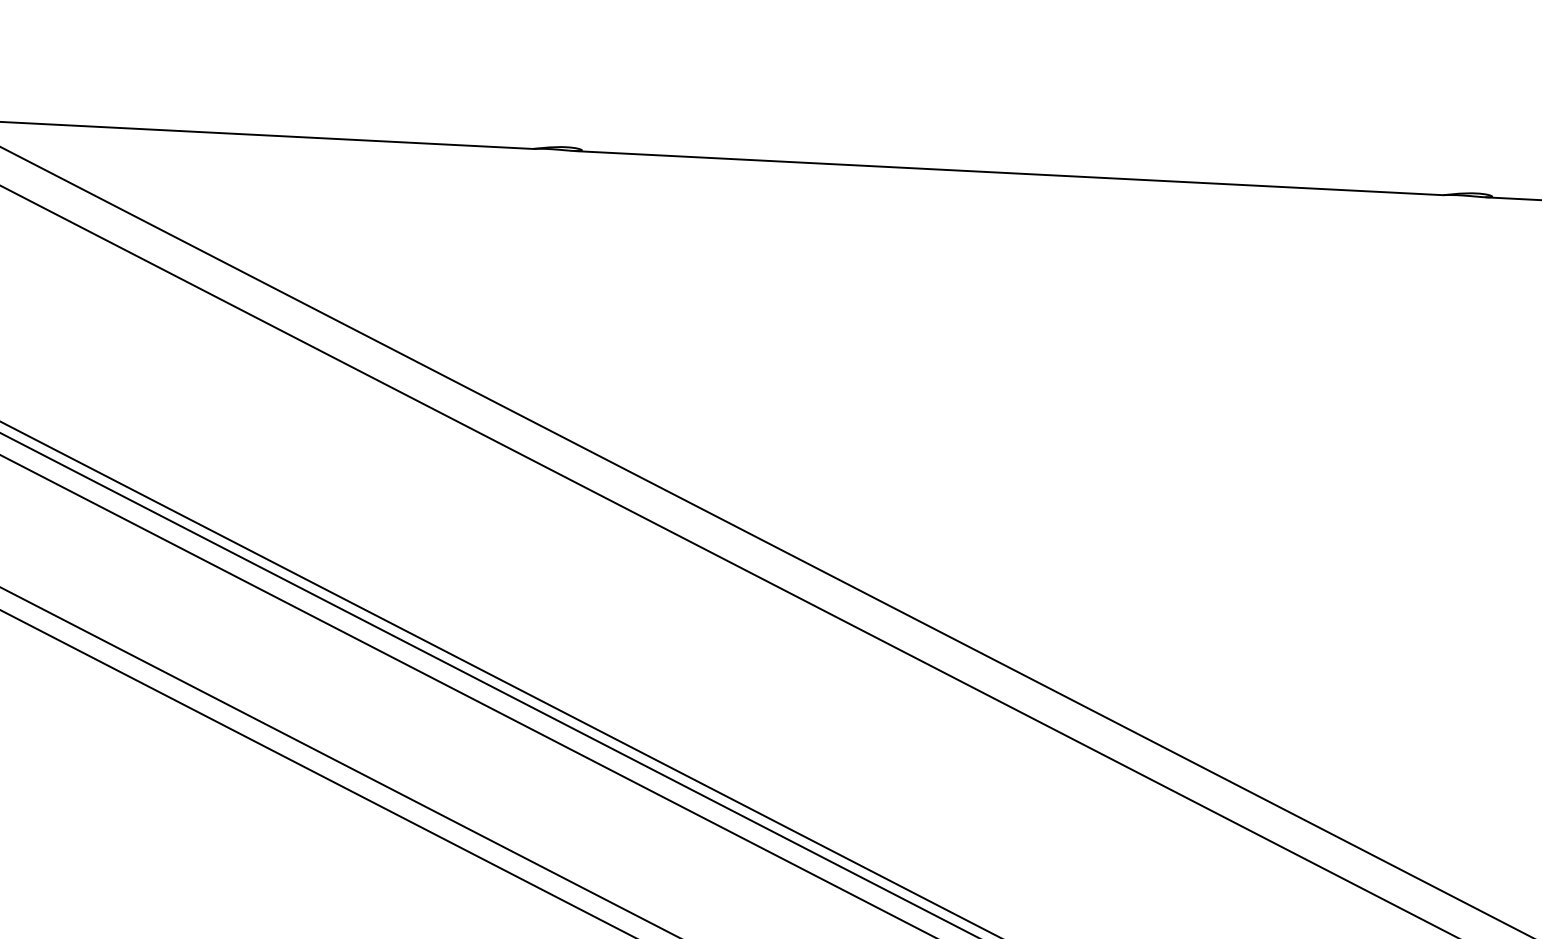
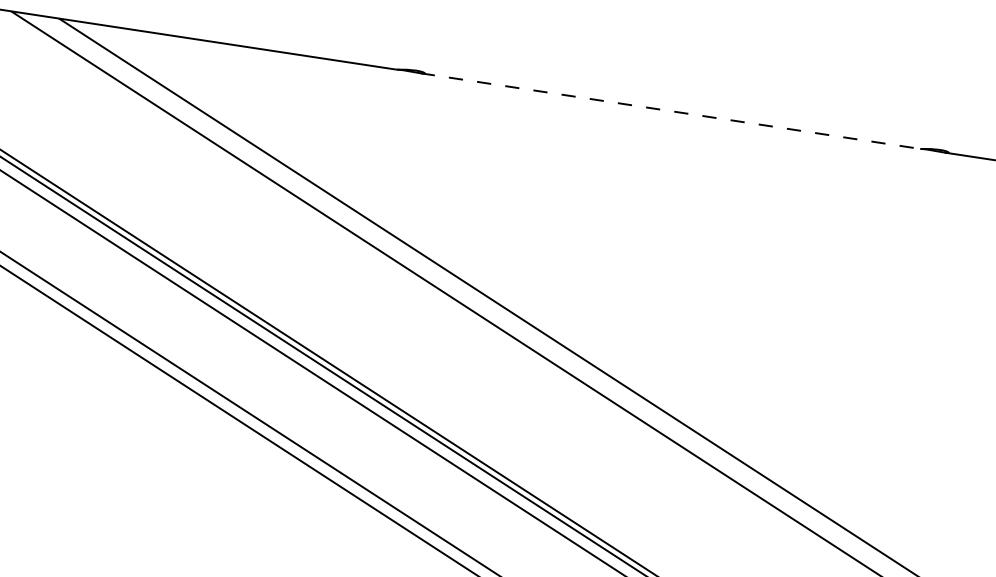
line: (1009, 173) -> (670, 111), solid -> dashed

